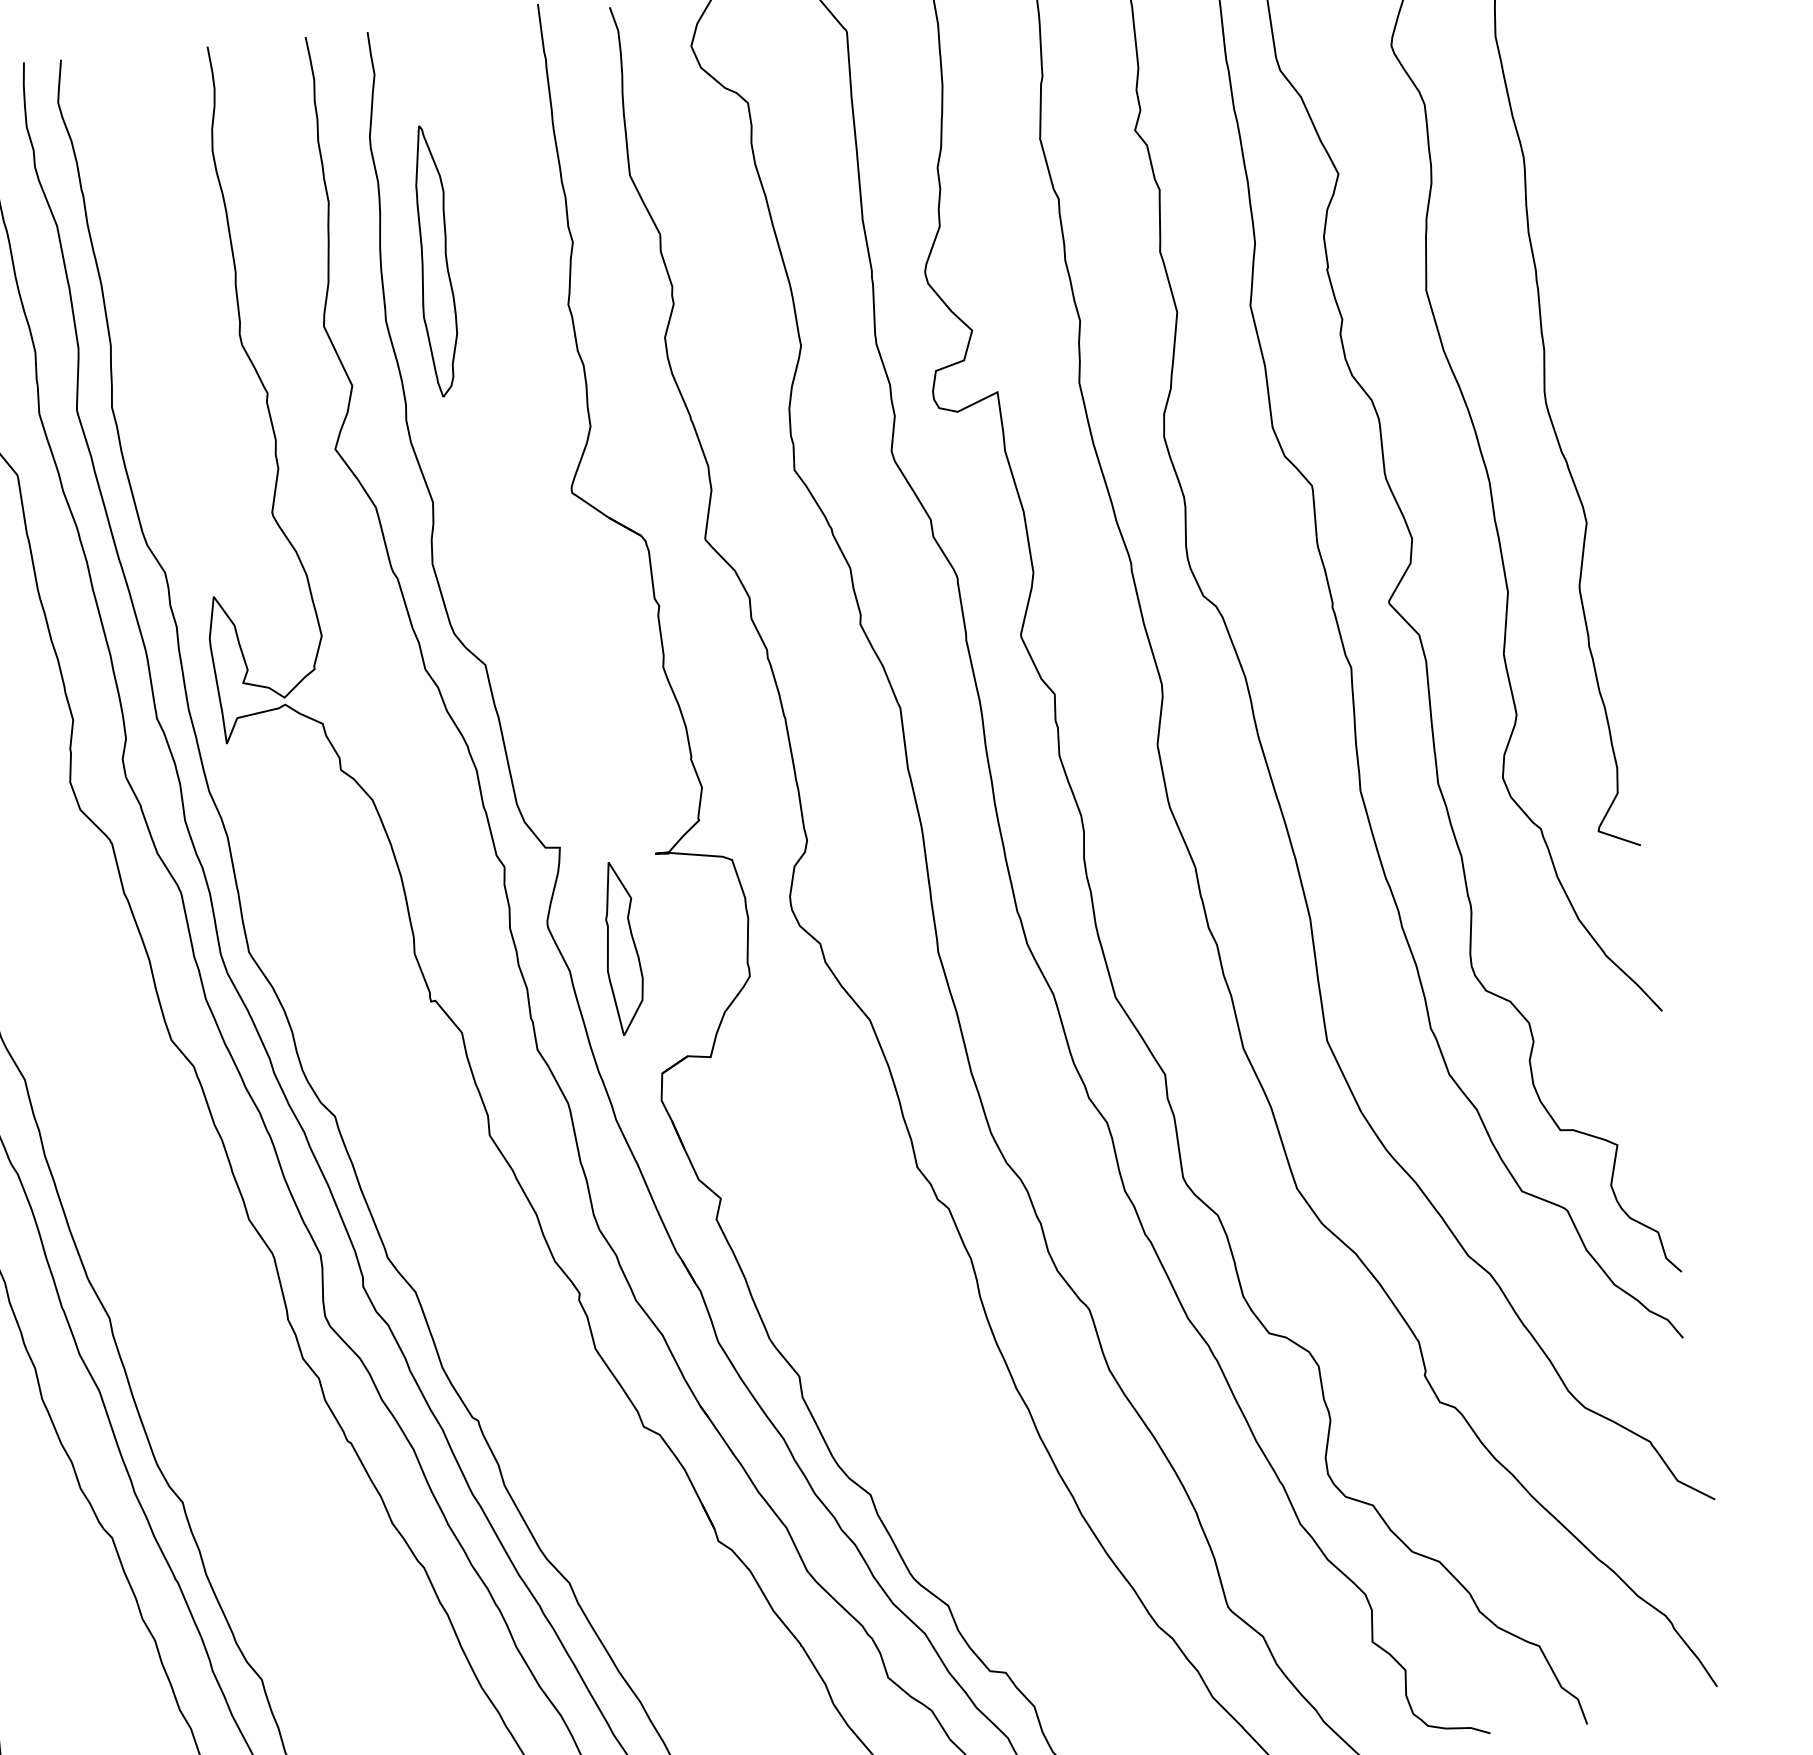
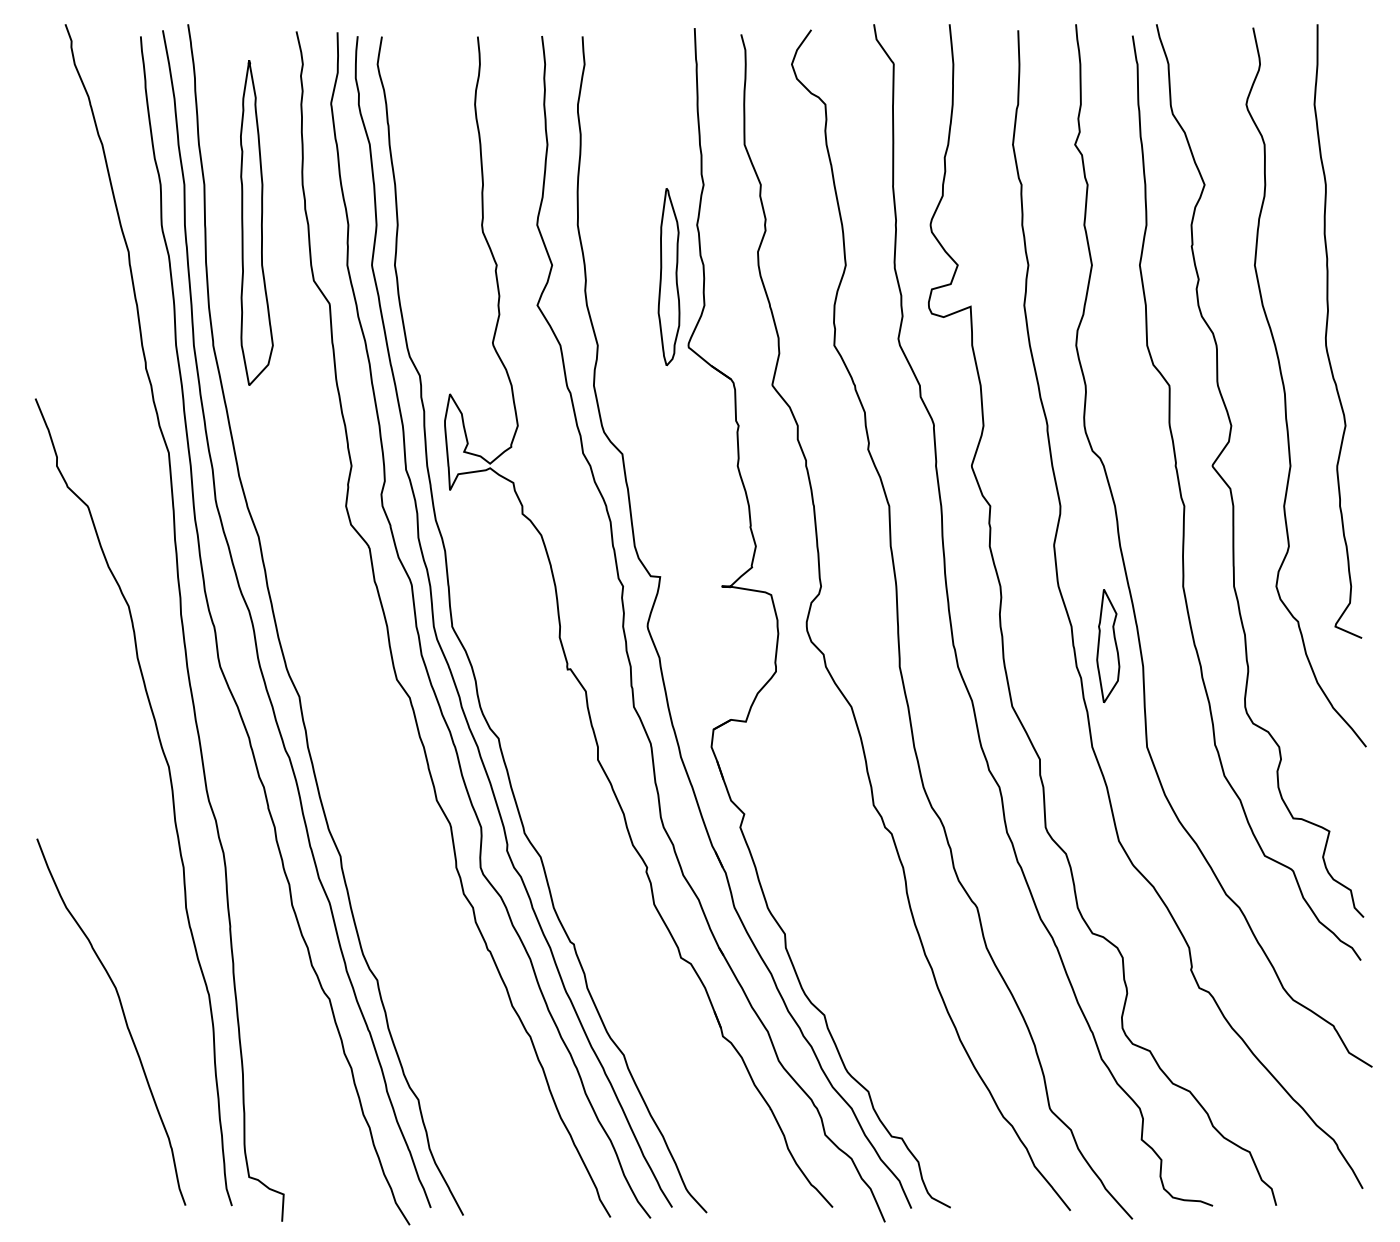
part: (434, 261) -> (668, 277), moved
part: (623, 949) -> (1108, 646), moved

